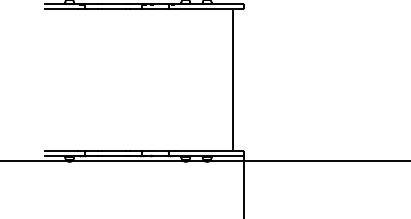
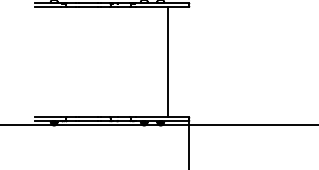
line: (232, 80) -> (167, 62), moved

